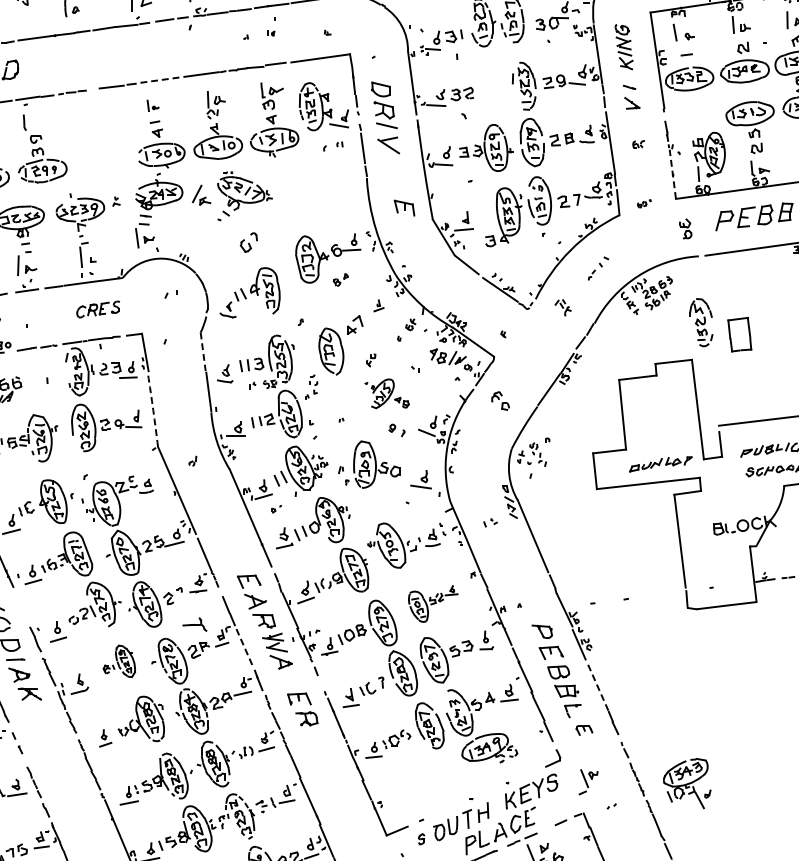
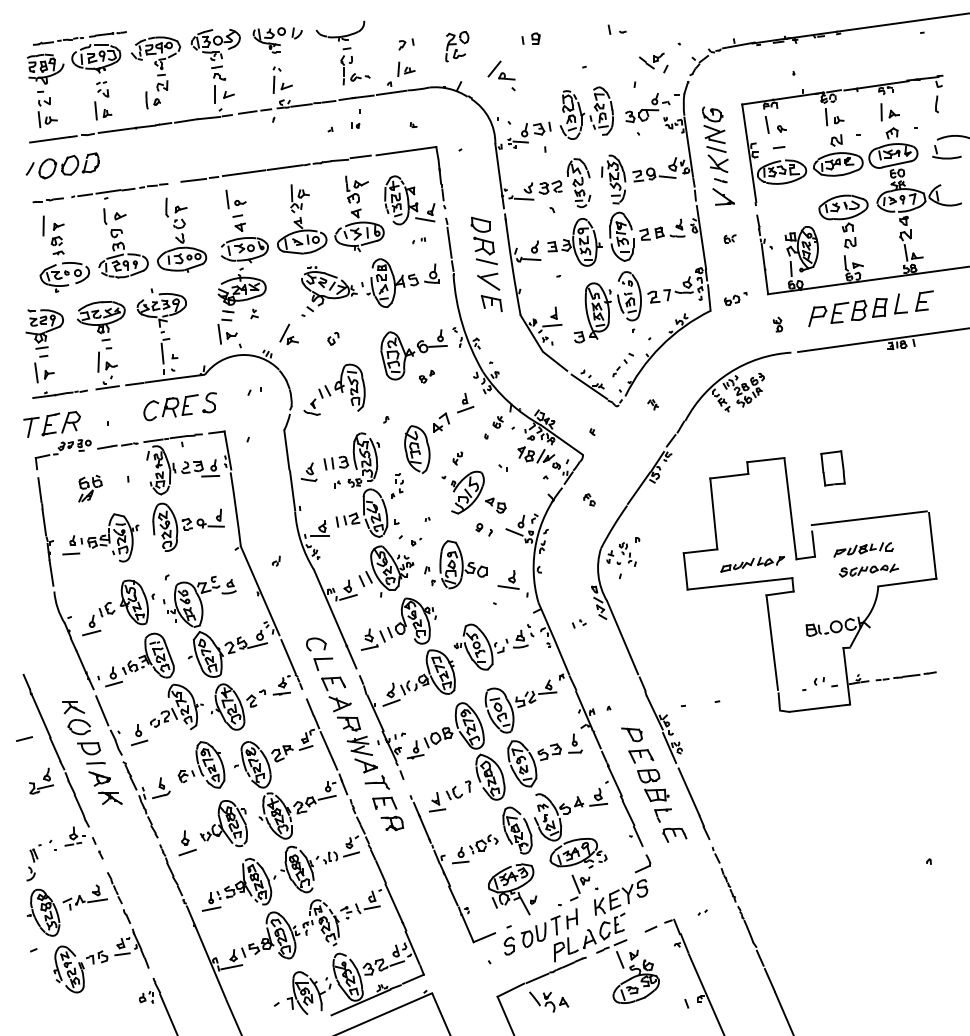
part: (23, 18) -> (103, 110), added
part: (624, 46) -> (715, 139), size x1.43
line: (161, 80) -> (244, 173), dashed -> solid
part: (632, 102) -> (723, 196), size x1.43
part: (152, 105) -> (235, 199), size x1.67
part: (385, 117) -> (485, 253), moved
part: (39, 122) -> (120, 216), added
part: (99, 140) -> (181, 234), added
part: (332, 146) -> (418, 240), size x0.62
line: (672, 173) -> (764, 268), dashed -> solid
part: (314, 188) -> (400, 283), added
part: (200, 195) -> (288, 334), moved
part: (116, 201) -> (254, 313), moved
part: (643, 204) -> (735, 299), size x1.67
part: (685, 228) -> (777, 324), size x0.71
part: (249, 242) -> (333, 338), size x0.62
part: (597, 267) -> (622, 364), moved
part: (378, 305) -> (465, 402), size x1.67
part: (562, 307) -> (652, 404), size x0.62
part: (97, 309) -> (179, 406), size x1.67
part: (700, 322) -> (578, 183), moved
part: (739, 334) -> (832, 468), moved
line: (202, 351) -> (286, 449), dashed -> solid
part: (386, 393) -> (473, 492), size x1.43
part: (500, 400) -> (589, 499), size x0.62
arc: (153, 410) -> (236, 509), dashed -> solid
part: (276, 508) -> (416, 541), moved
part: (235, 551) -> (319, 653), added
part: (732, 580) -> (825, 682), added
part: (432, 603) -> (520, 706), size x1.43
line: (22, 607) -> (102, 710), added
part: (194, 624) -> (377, 782), moved
line: (245, 647) -> (329, 750), dashed -> solid
part: (119, 660) -> (201, 764), size x1.43
line: (598, 687) -> (689, 791), dashed -> solid
part: (584, 729) -> (674, 834), size x1.43
part: (105, 738) -> (187, 843), size x1.43
part: (588, 781) -> (580, 887), moved
part: (687, 783) -> (512, 889), moved
part: (420, 838) -> (508, 945), size x1.67

